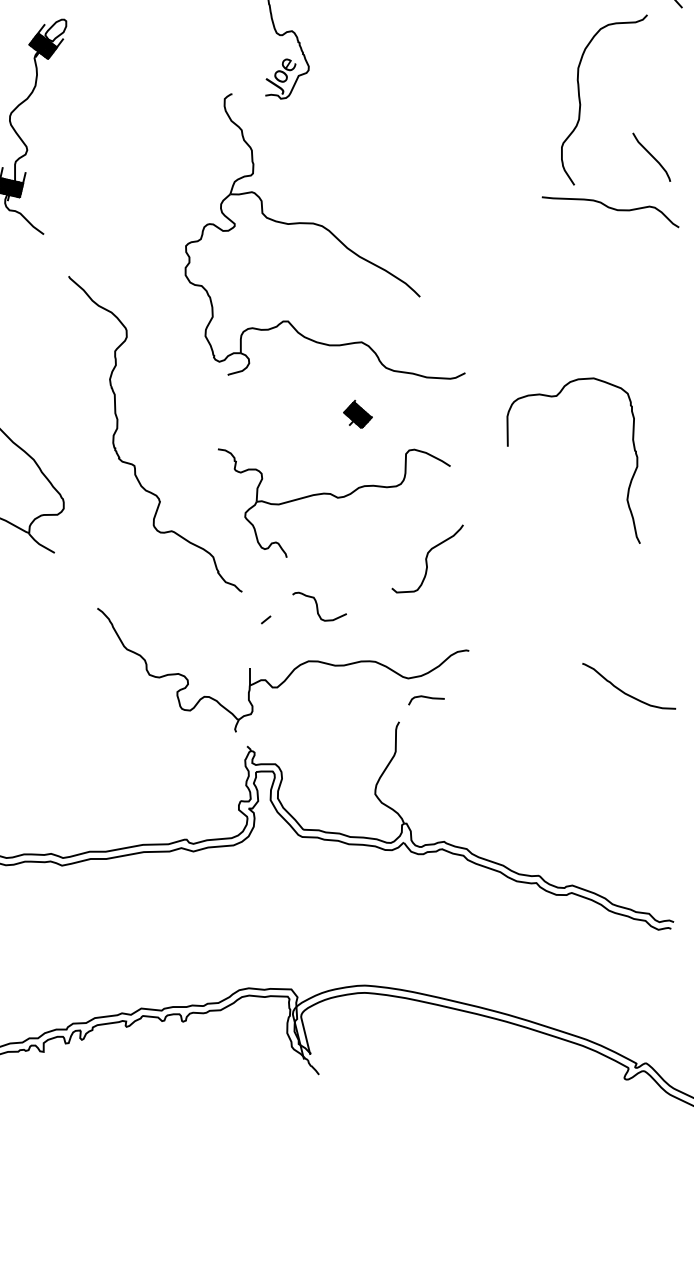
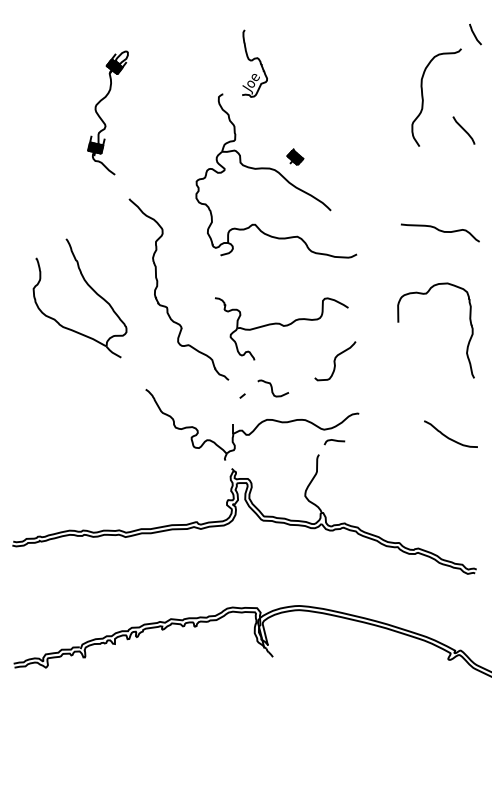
curve: (610, 209) -> (440, 231), moved
part: (358, 413) -> (295, 156), moved
curve: (630, 479) -> (468, 341), moved

